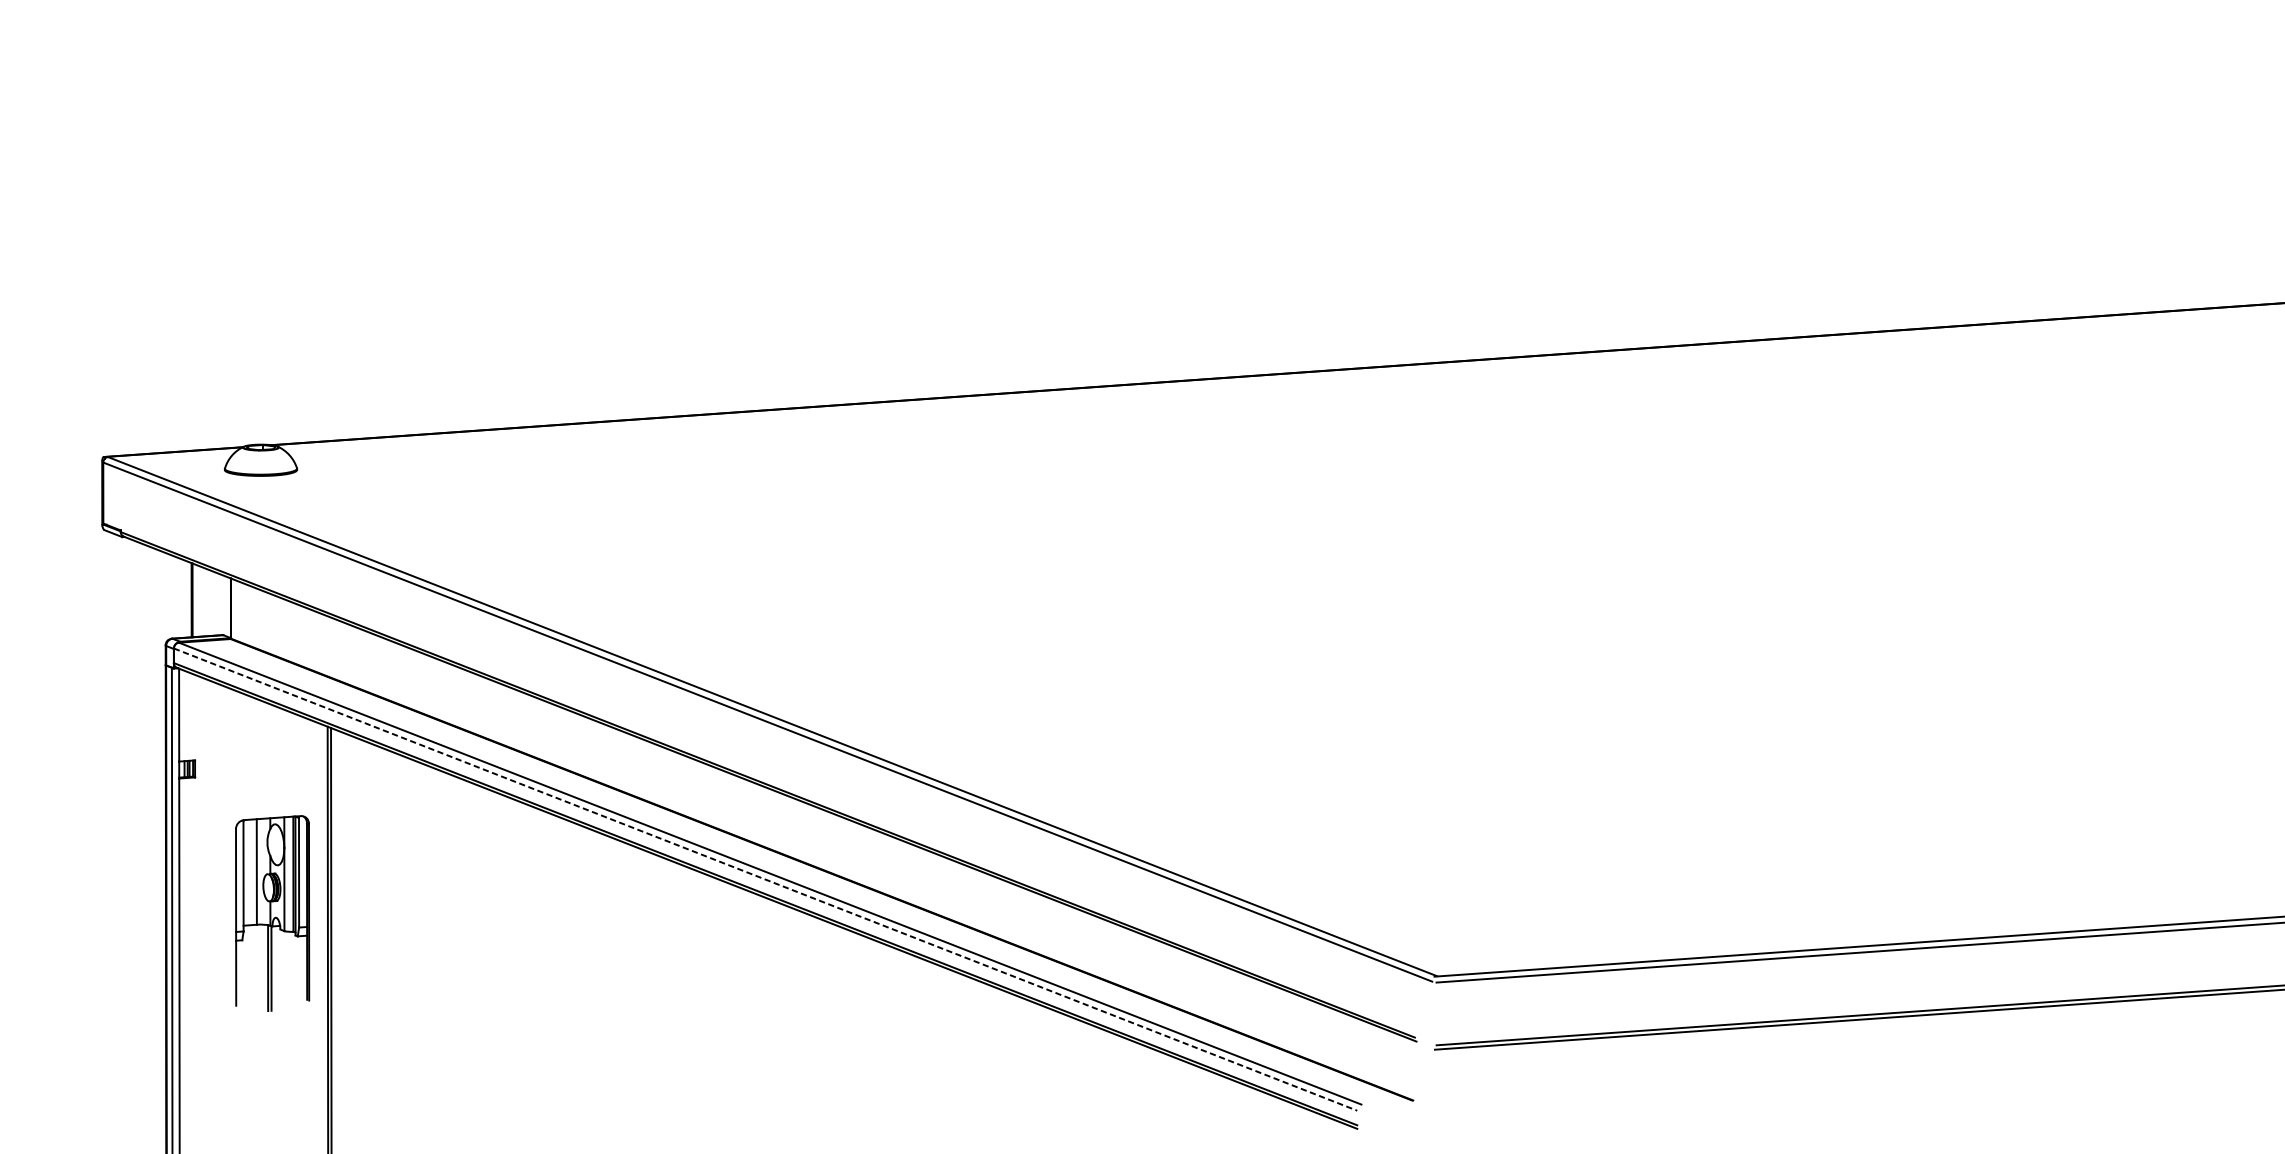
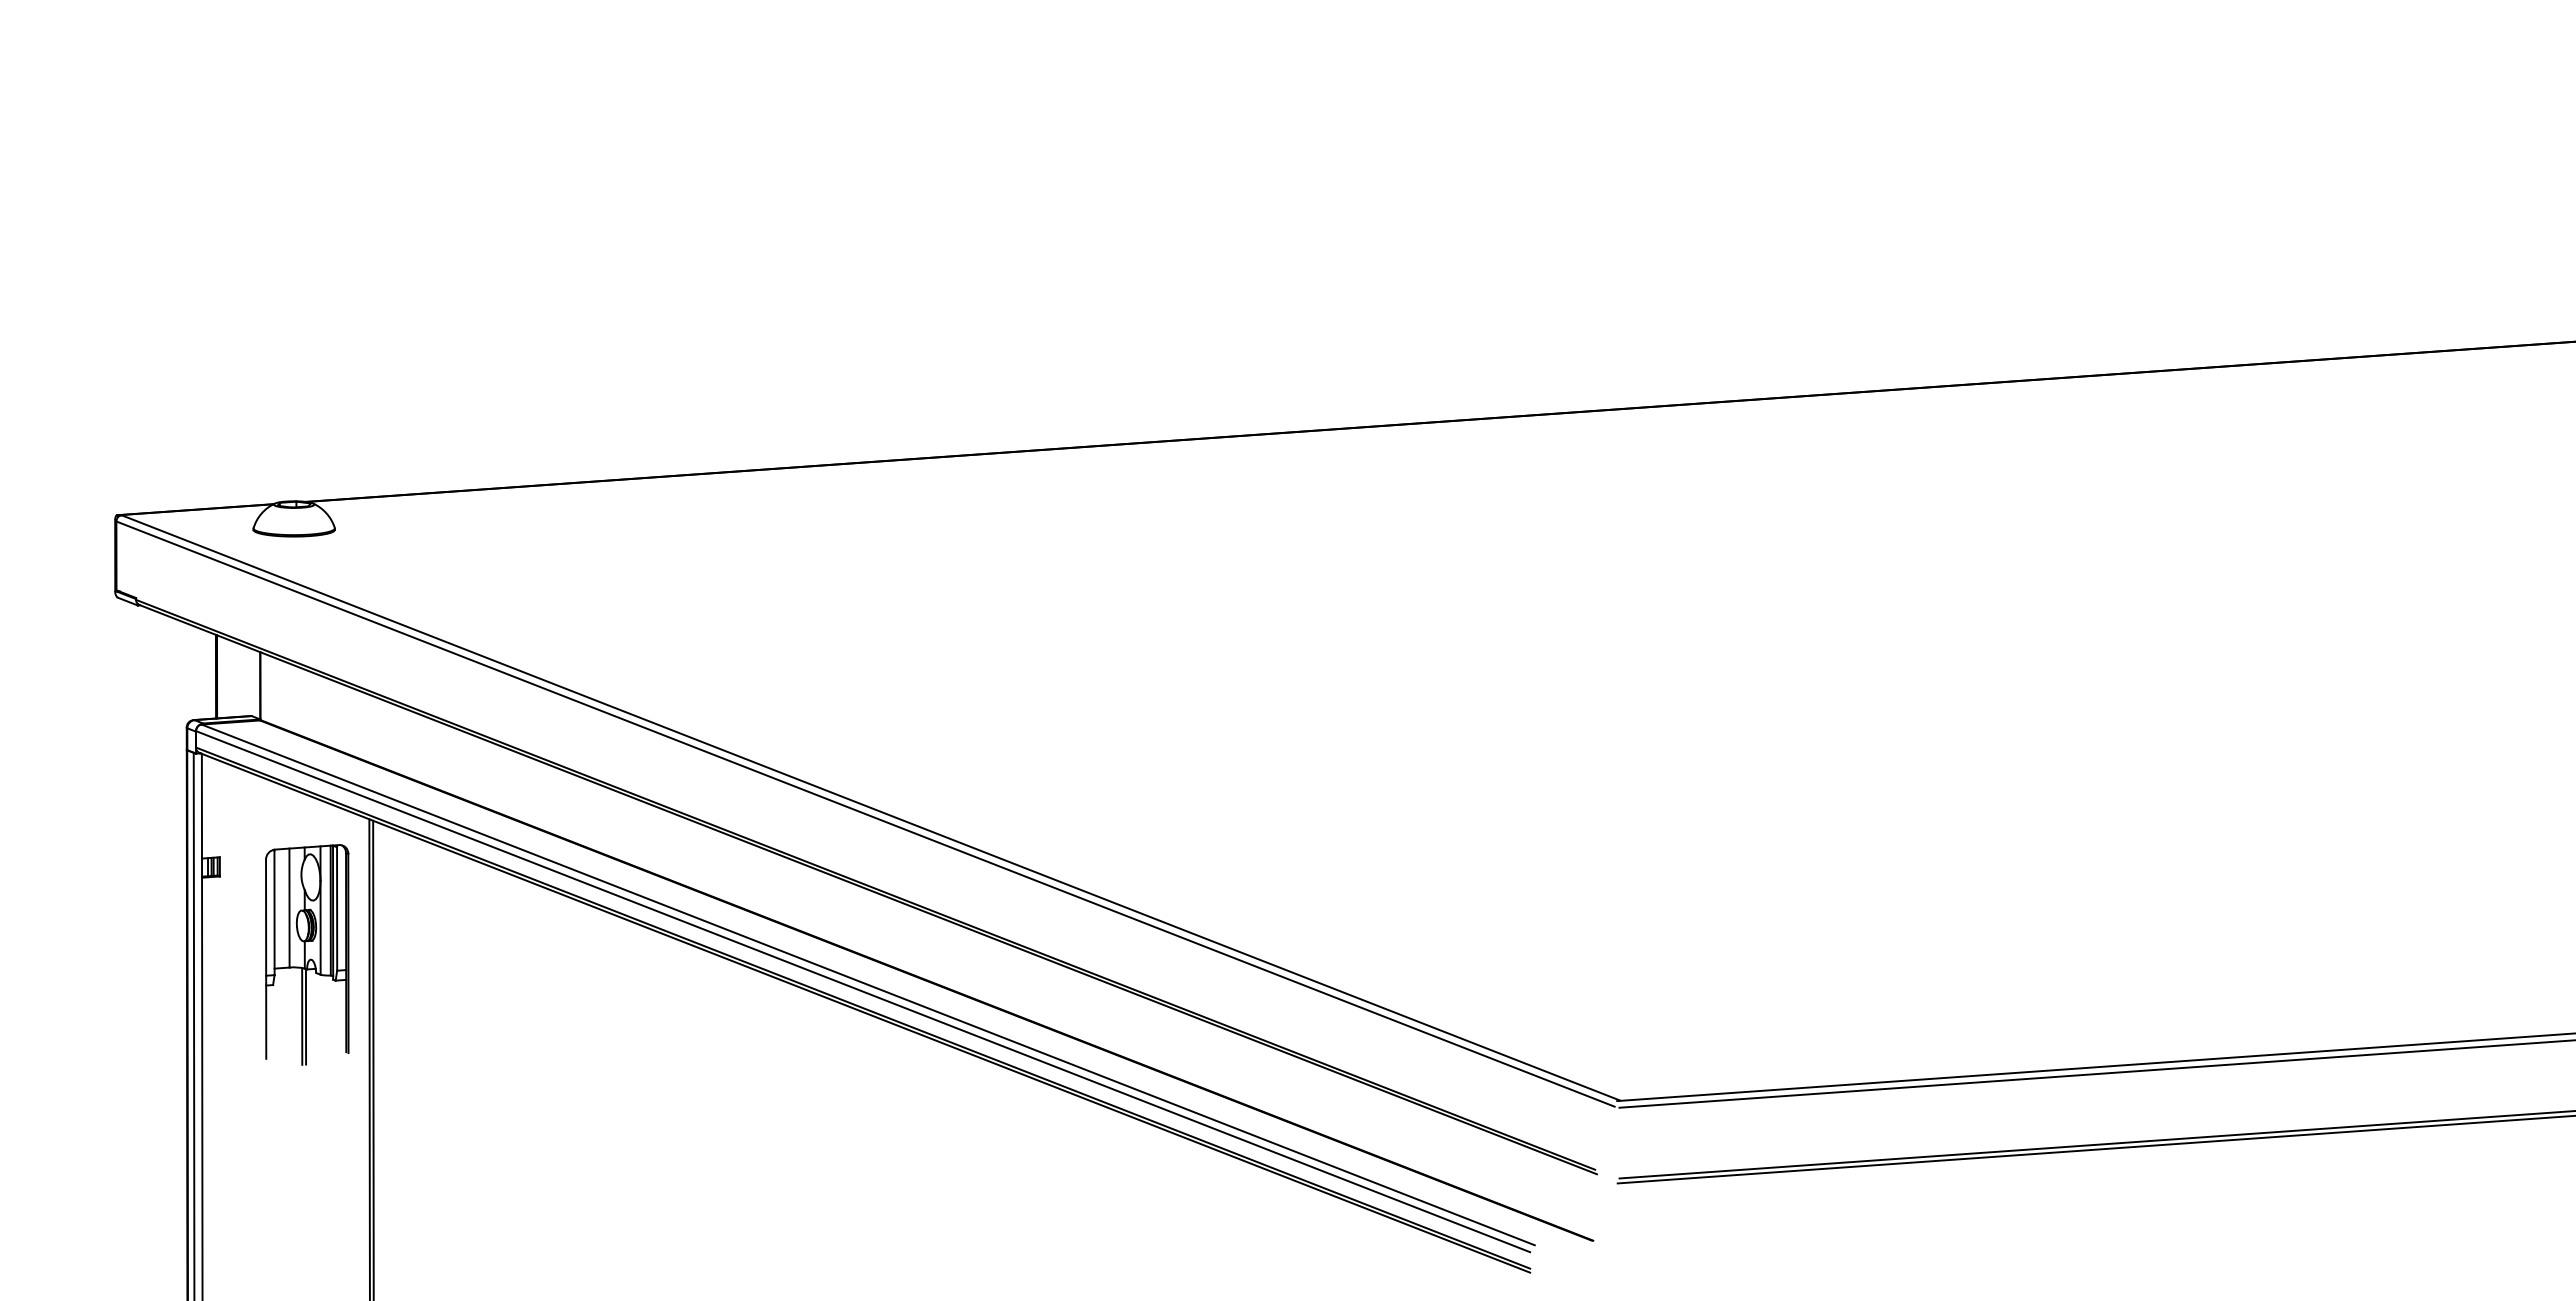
line: (765, 879) -> (863, 991), dashed -> solid
part: (272, 913) -> (307, 954), moved

